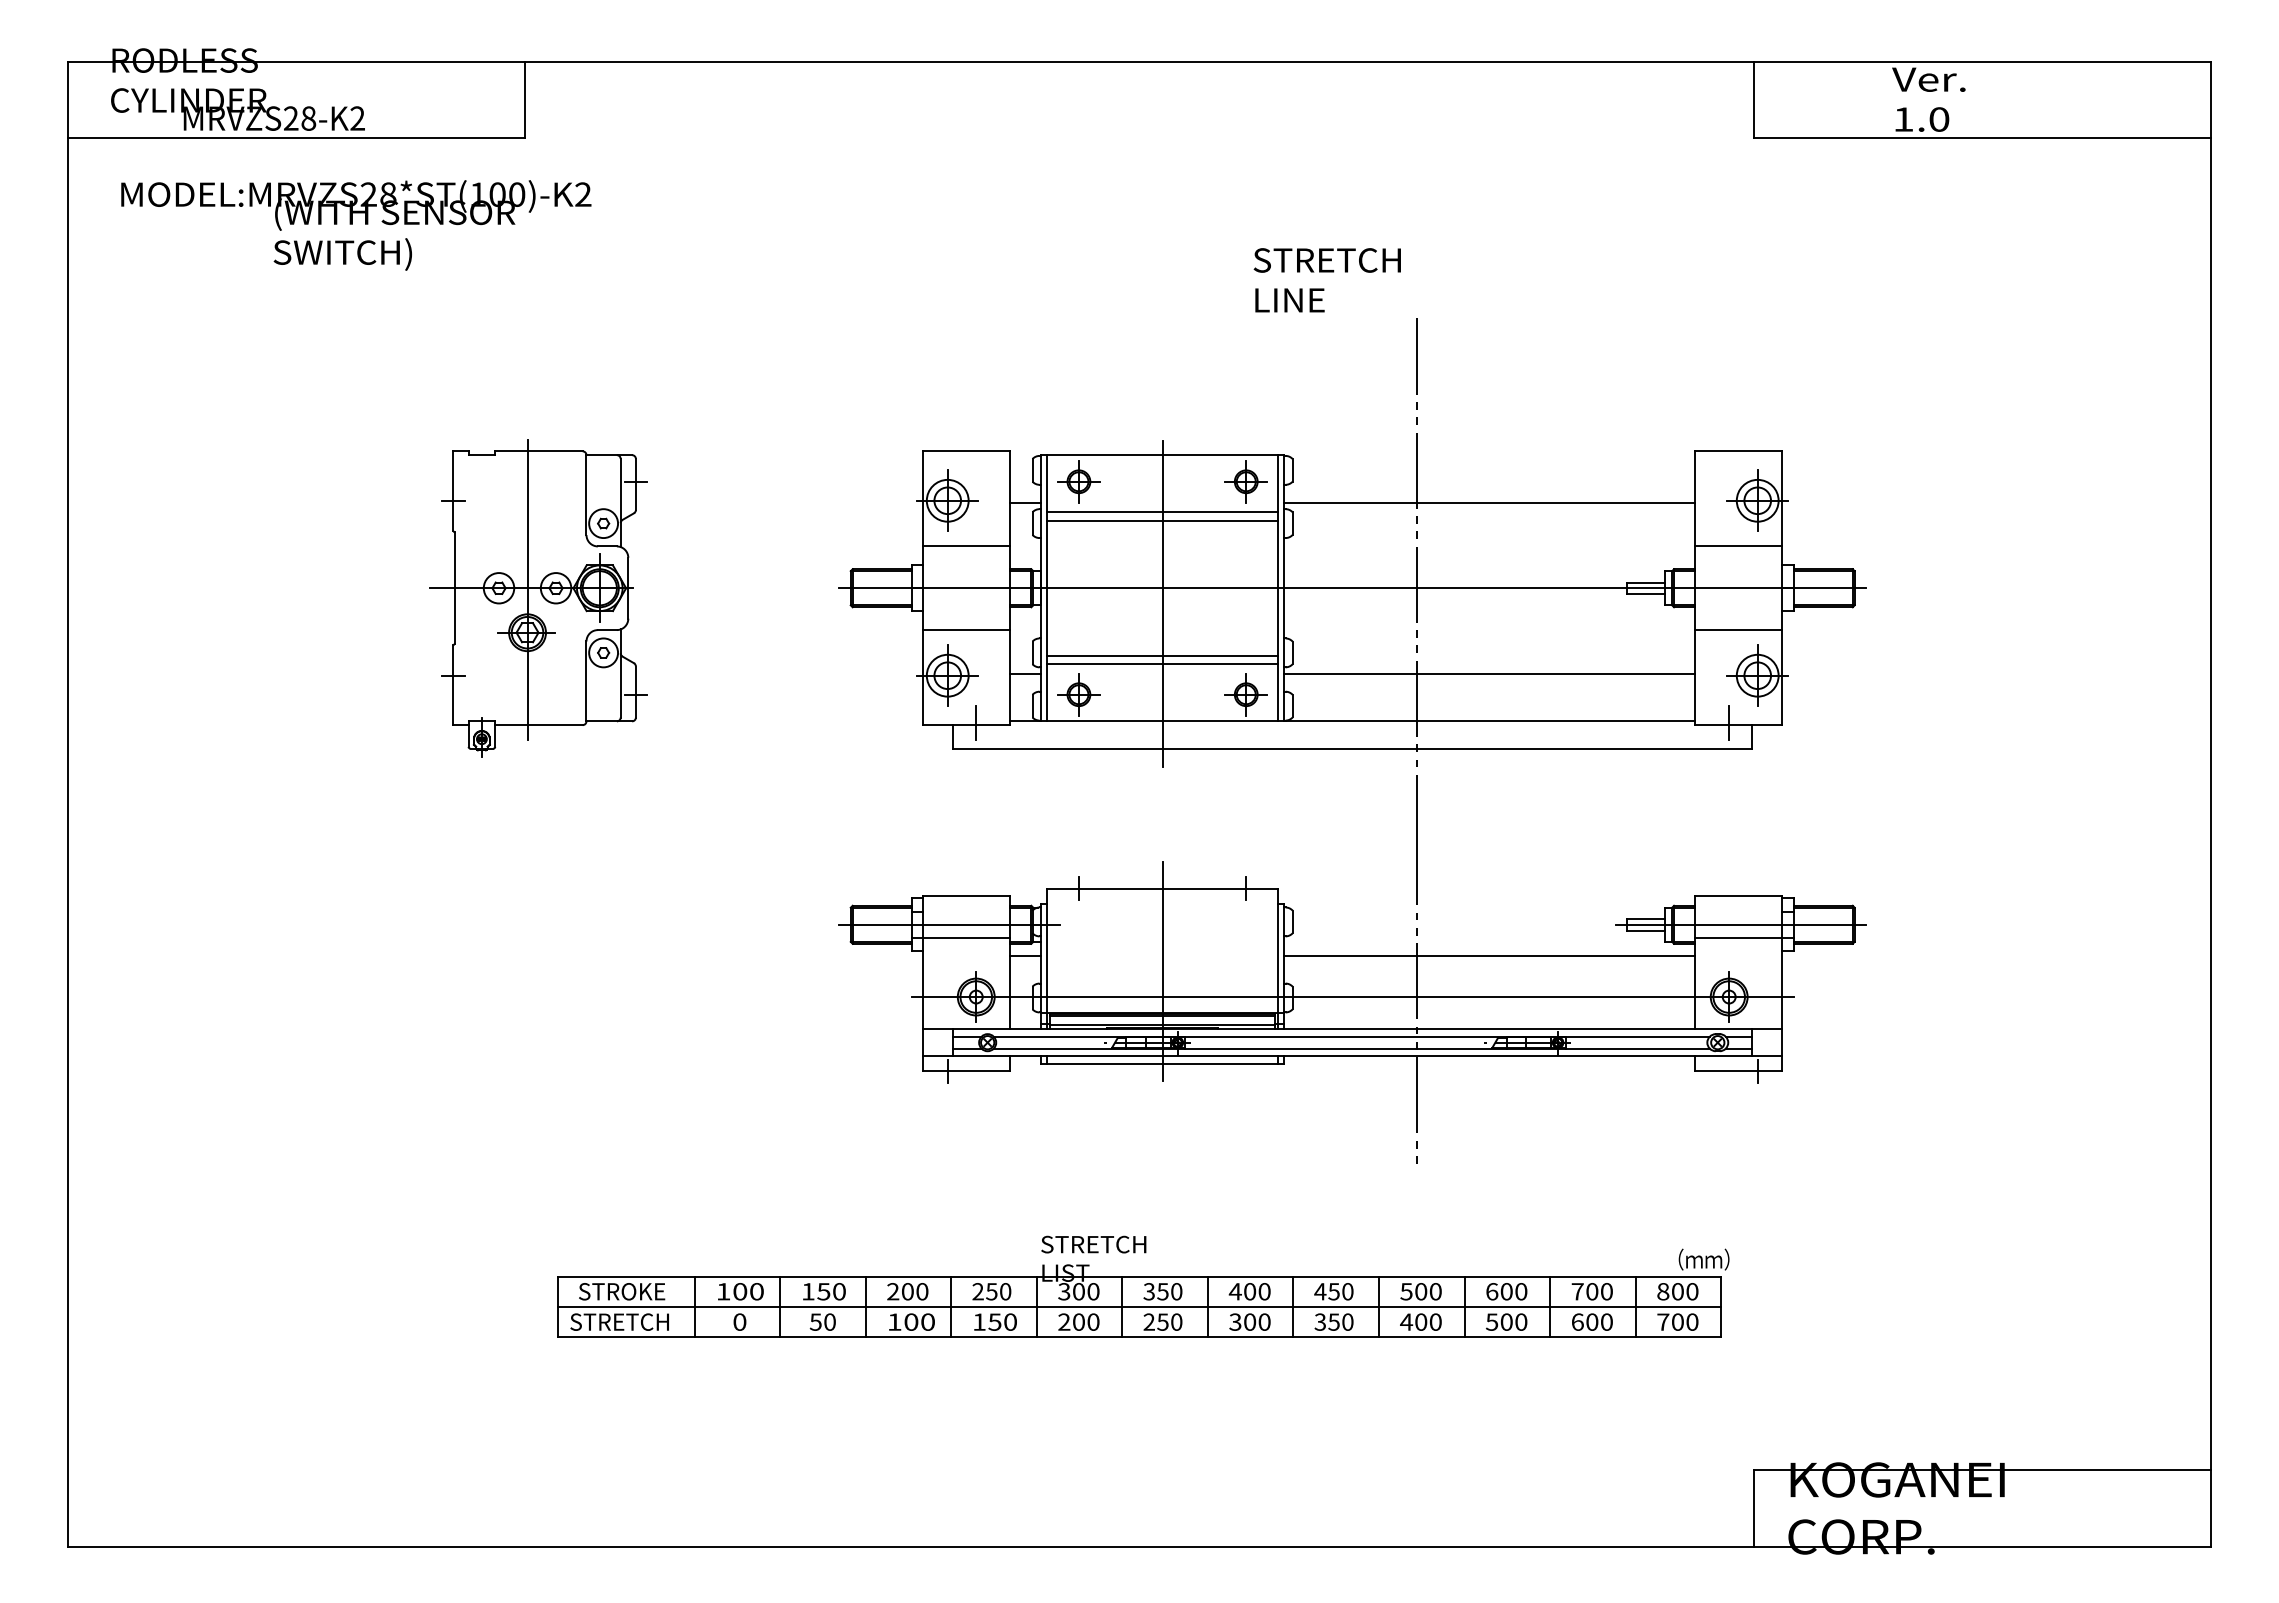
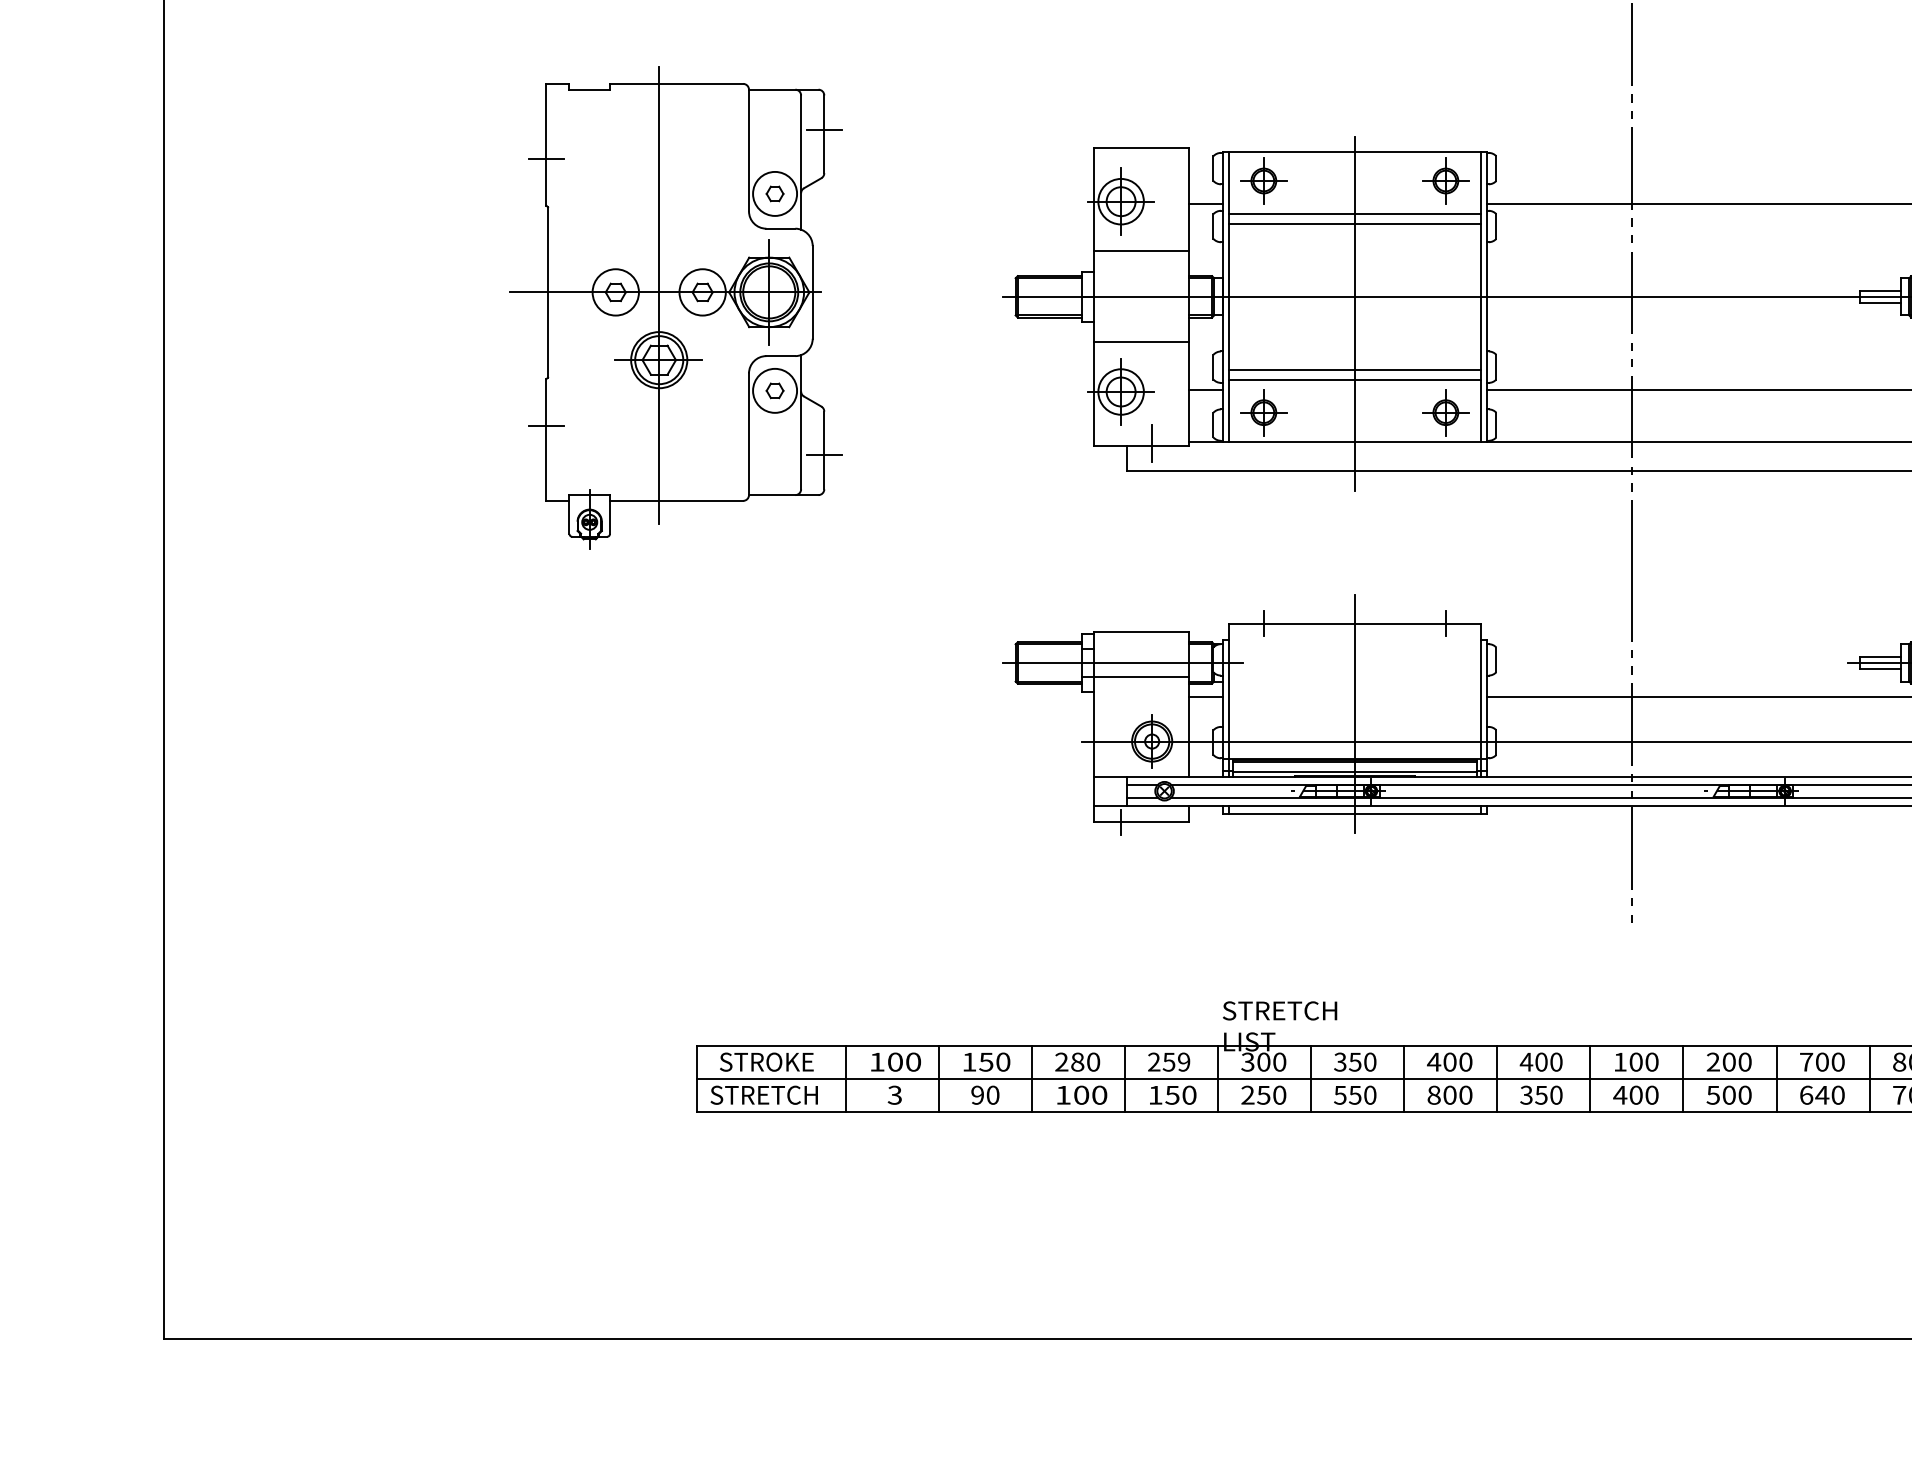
part: (538, 598) -> (675, 307), size x1.4
text: (907, 1291) -> (1077, 1061), 200 -> 280
text: (1005, 1291) -> (1183, 1061), 250 -> 259
text: (1333, 1291) -> (1540, 1061), 450 -> 400
text: (1406, 1291) -> (1620, 1061), 500 -> 100
text: (1492, 1291) -> (1713, 1061), 600 -> 200
text: (739, 1321) -> (894, 1094), 0 -> 3
text: (815, 1321) -> (977, 1094), 50 -> 90
text: (1078, 1321) -> (1263, 1094), 200 -> 250
text: (1148, 1321) -> (1339, 1094), 250 -> 550
text: (1235, 1321) -> (1434, 1094), 300 -> 800
text: (1591, 1321) -> (1821, 1094), 600 -> 640

